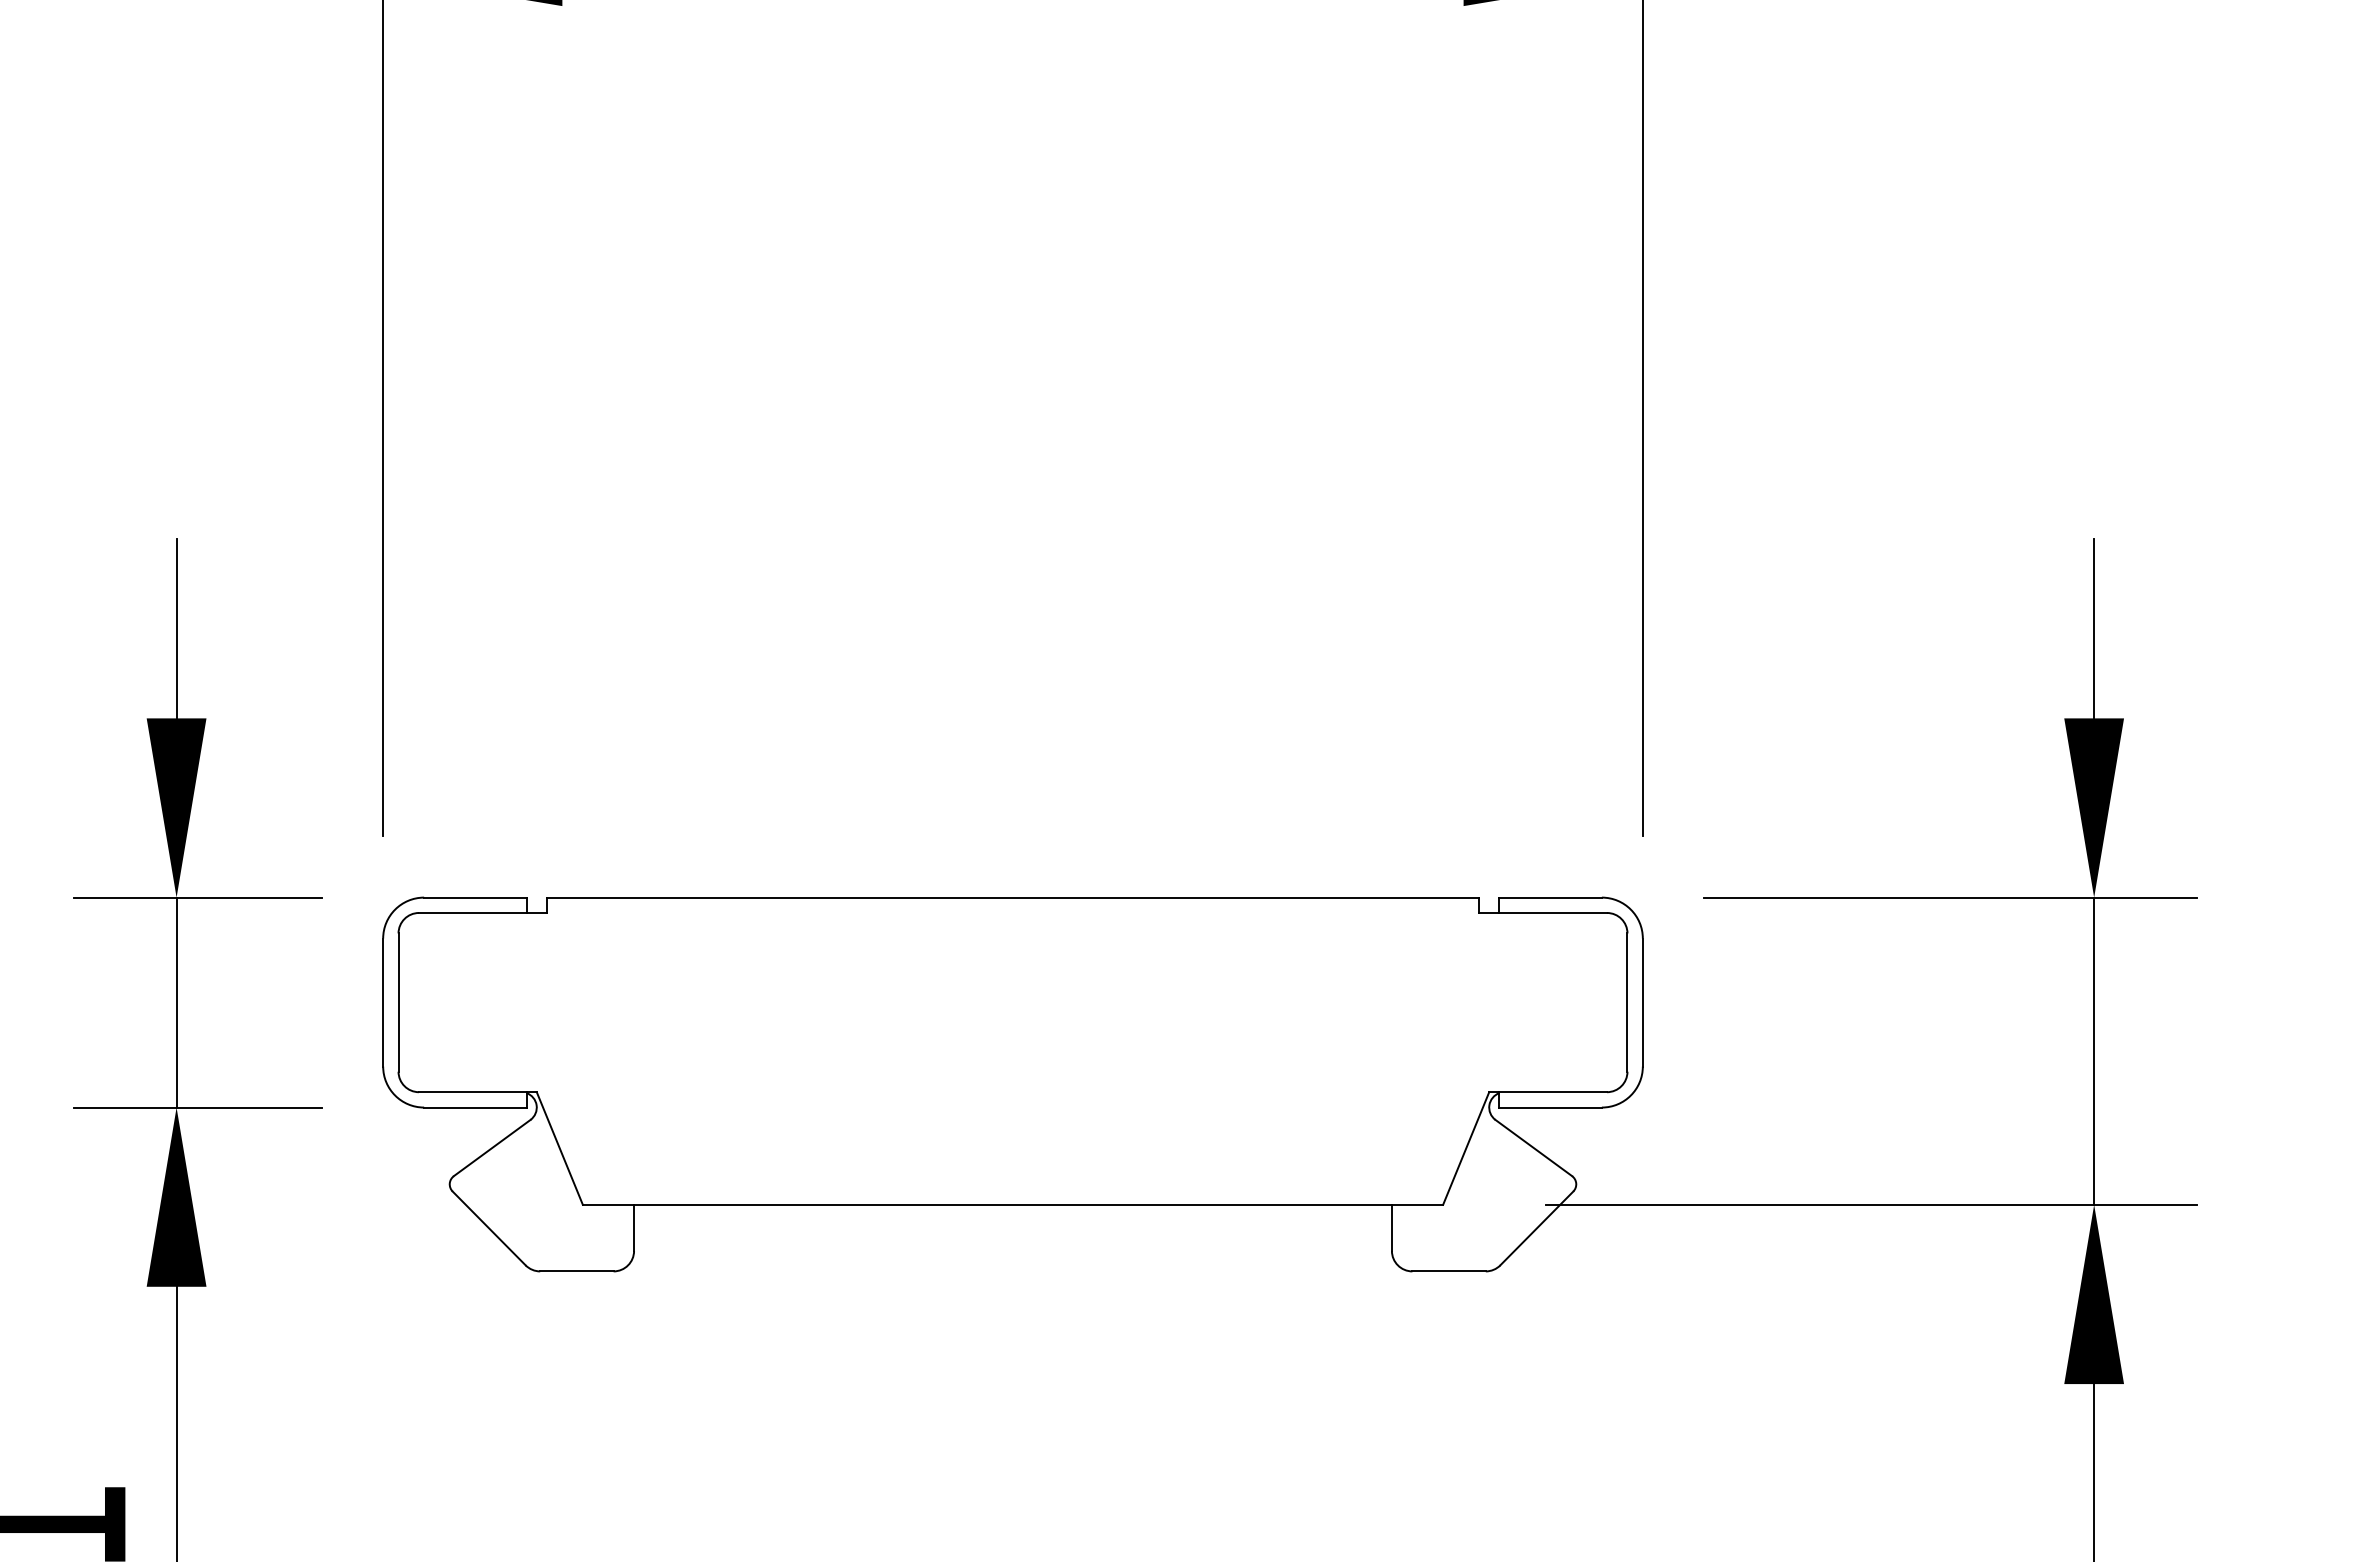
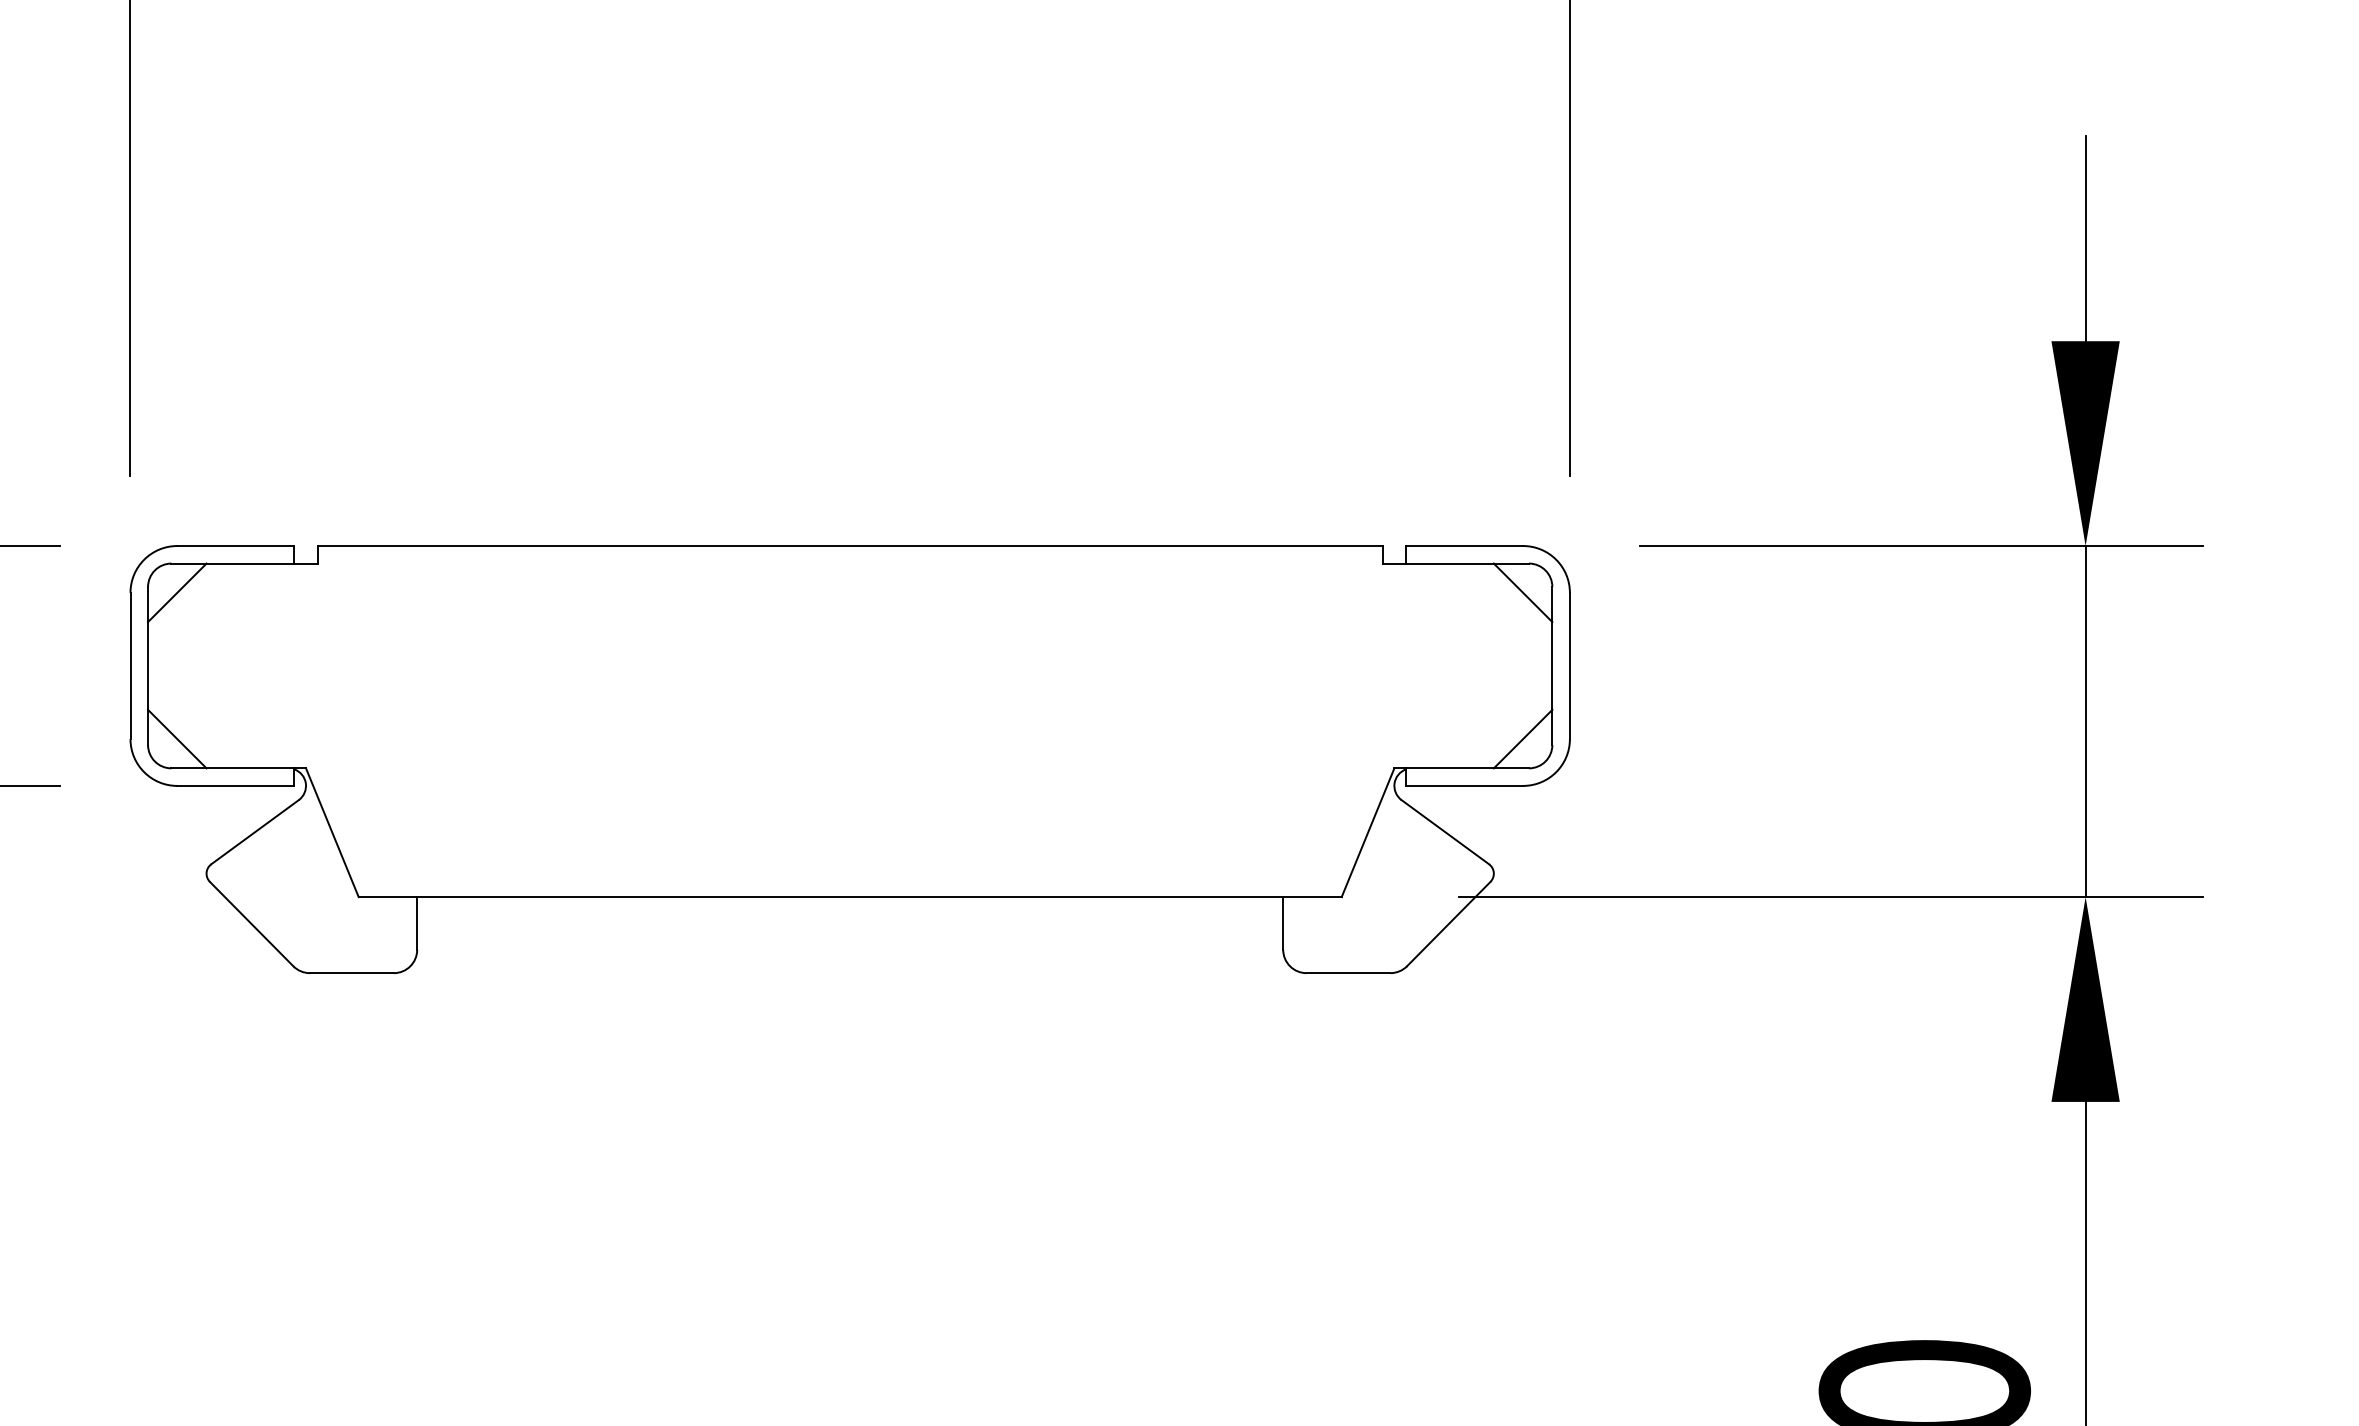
line: (423, 938) -> (176, 592), added
line: (1601, 938) -> (1522, 592), added
line: (423, 1066) -> (176, 739), added
line: (1601, 1066) -> (1522, 739), added

